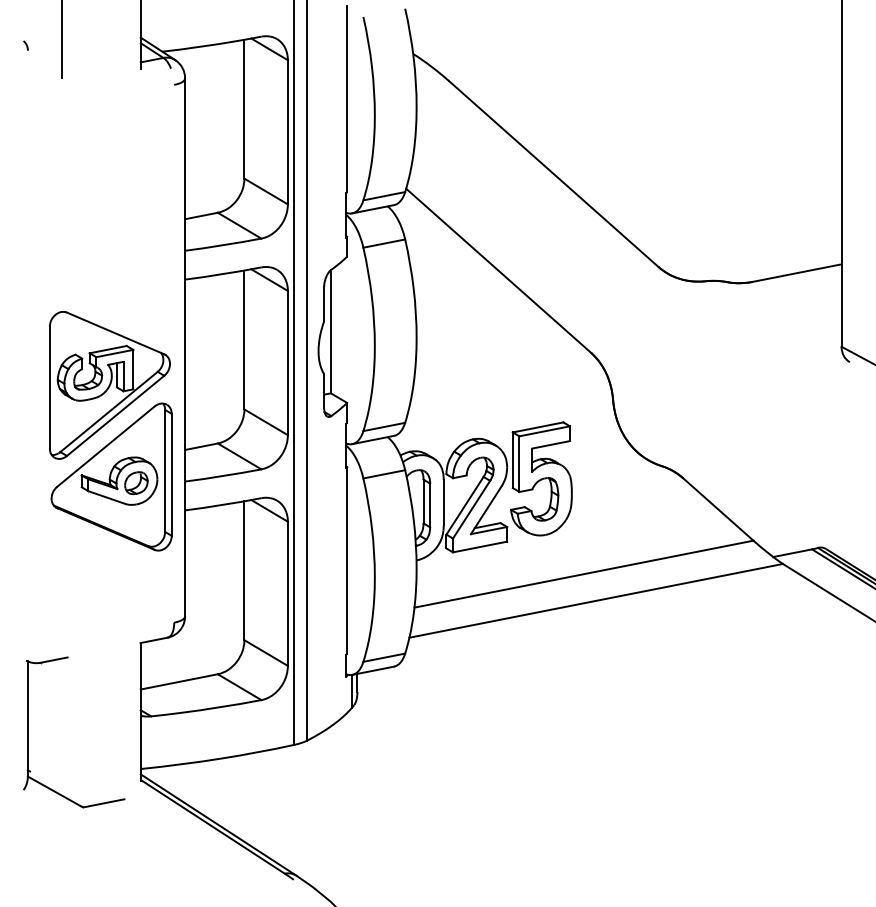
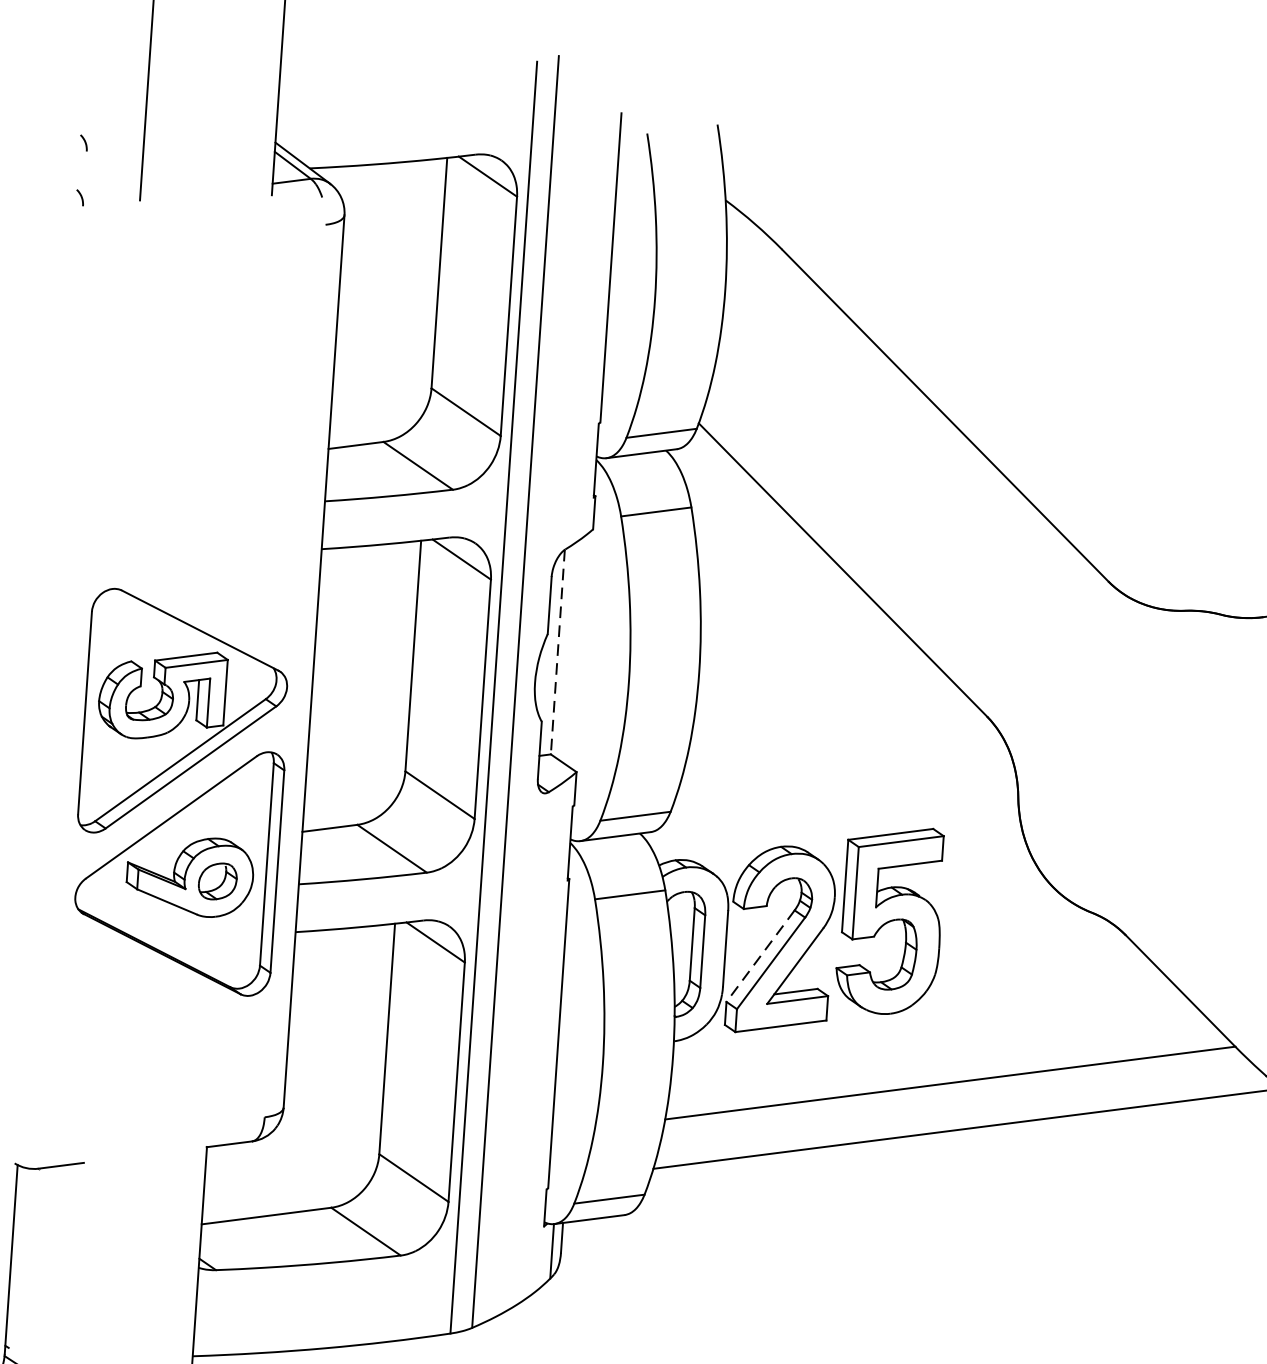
curve: (25, 78) -> (79, 197), added
line: (330, 331) -> (557, 651), solid -> dashed
line: (464, 506) -> (759, 957), solid -> dashed

